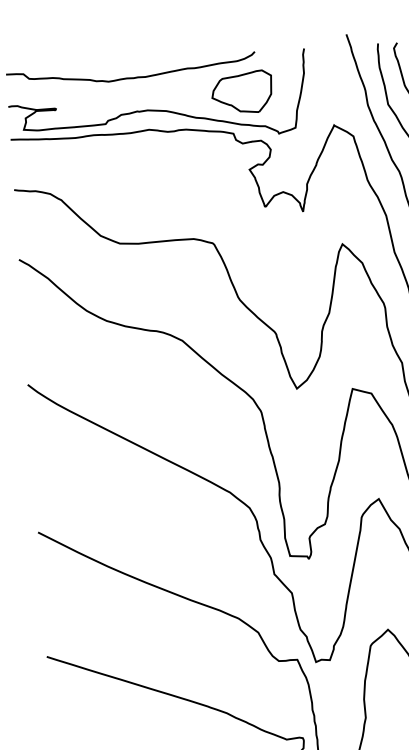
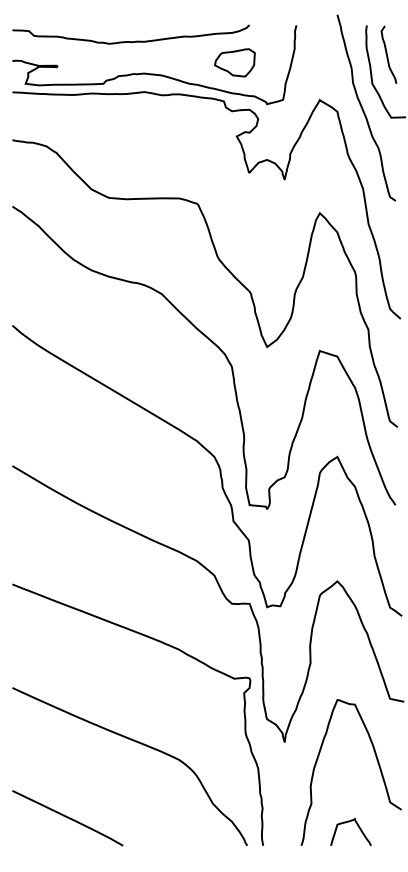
part: (241, 92) -> (234, 62), size x0.7

